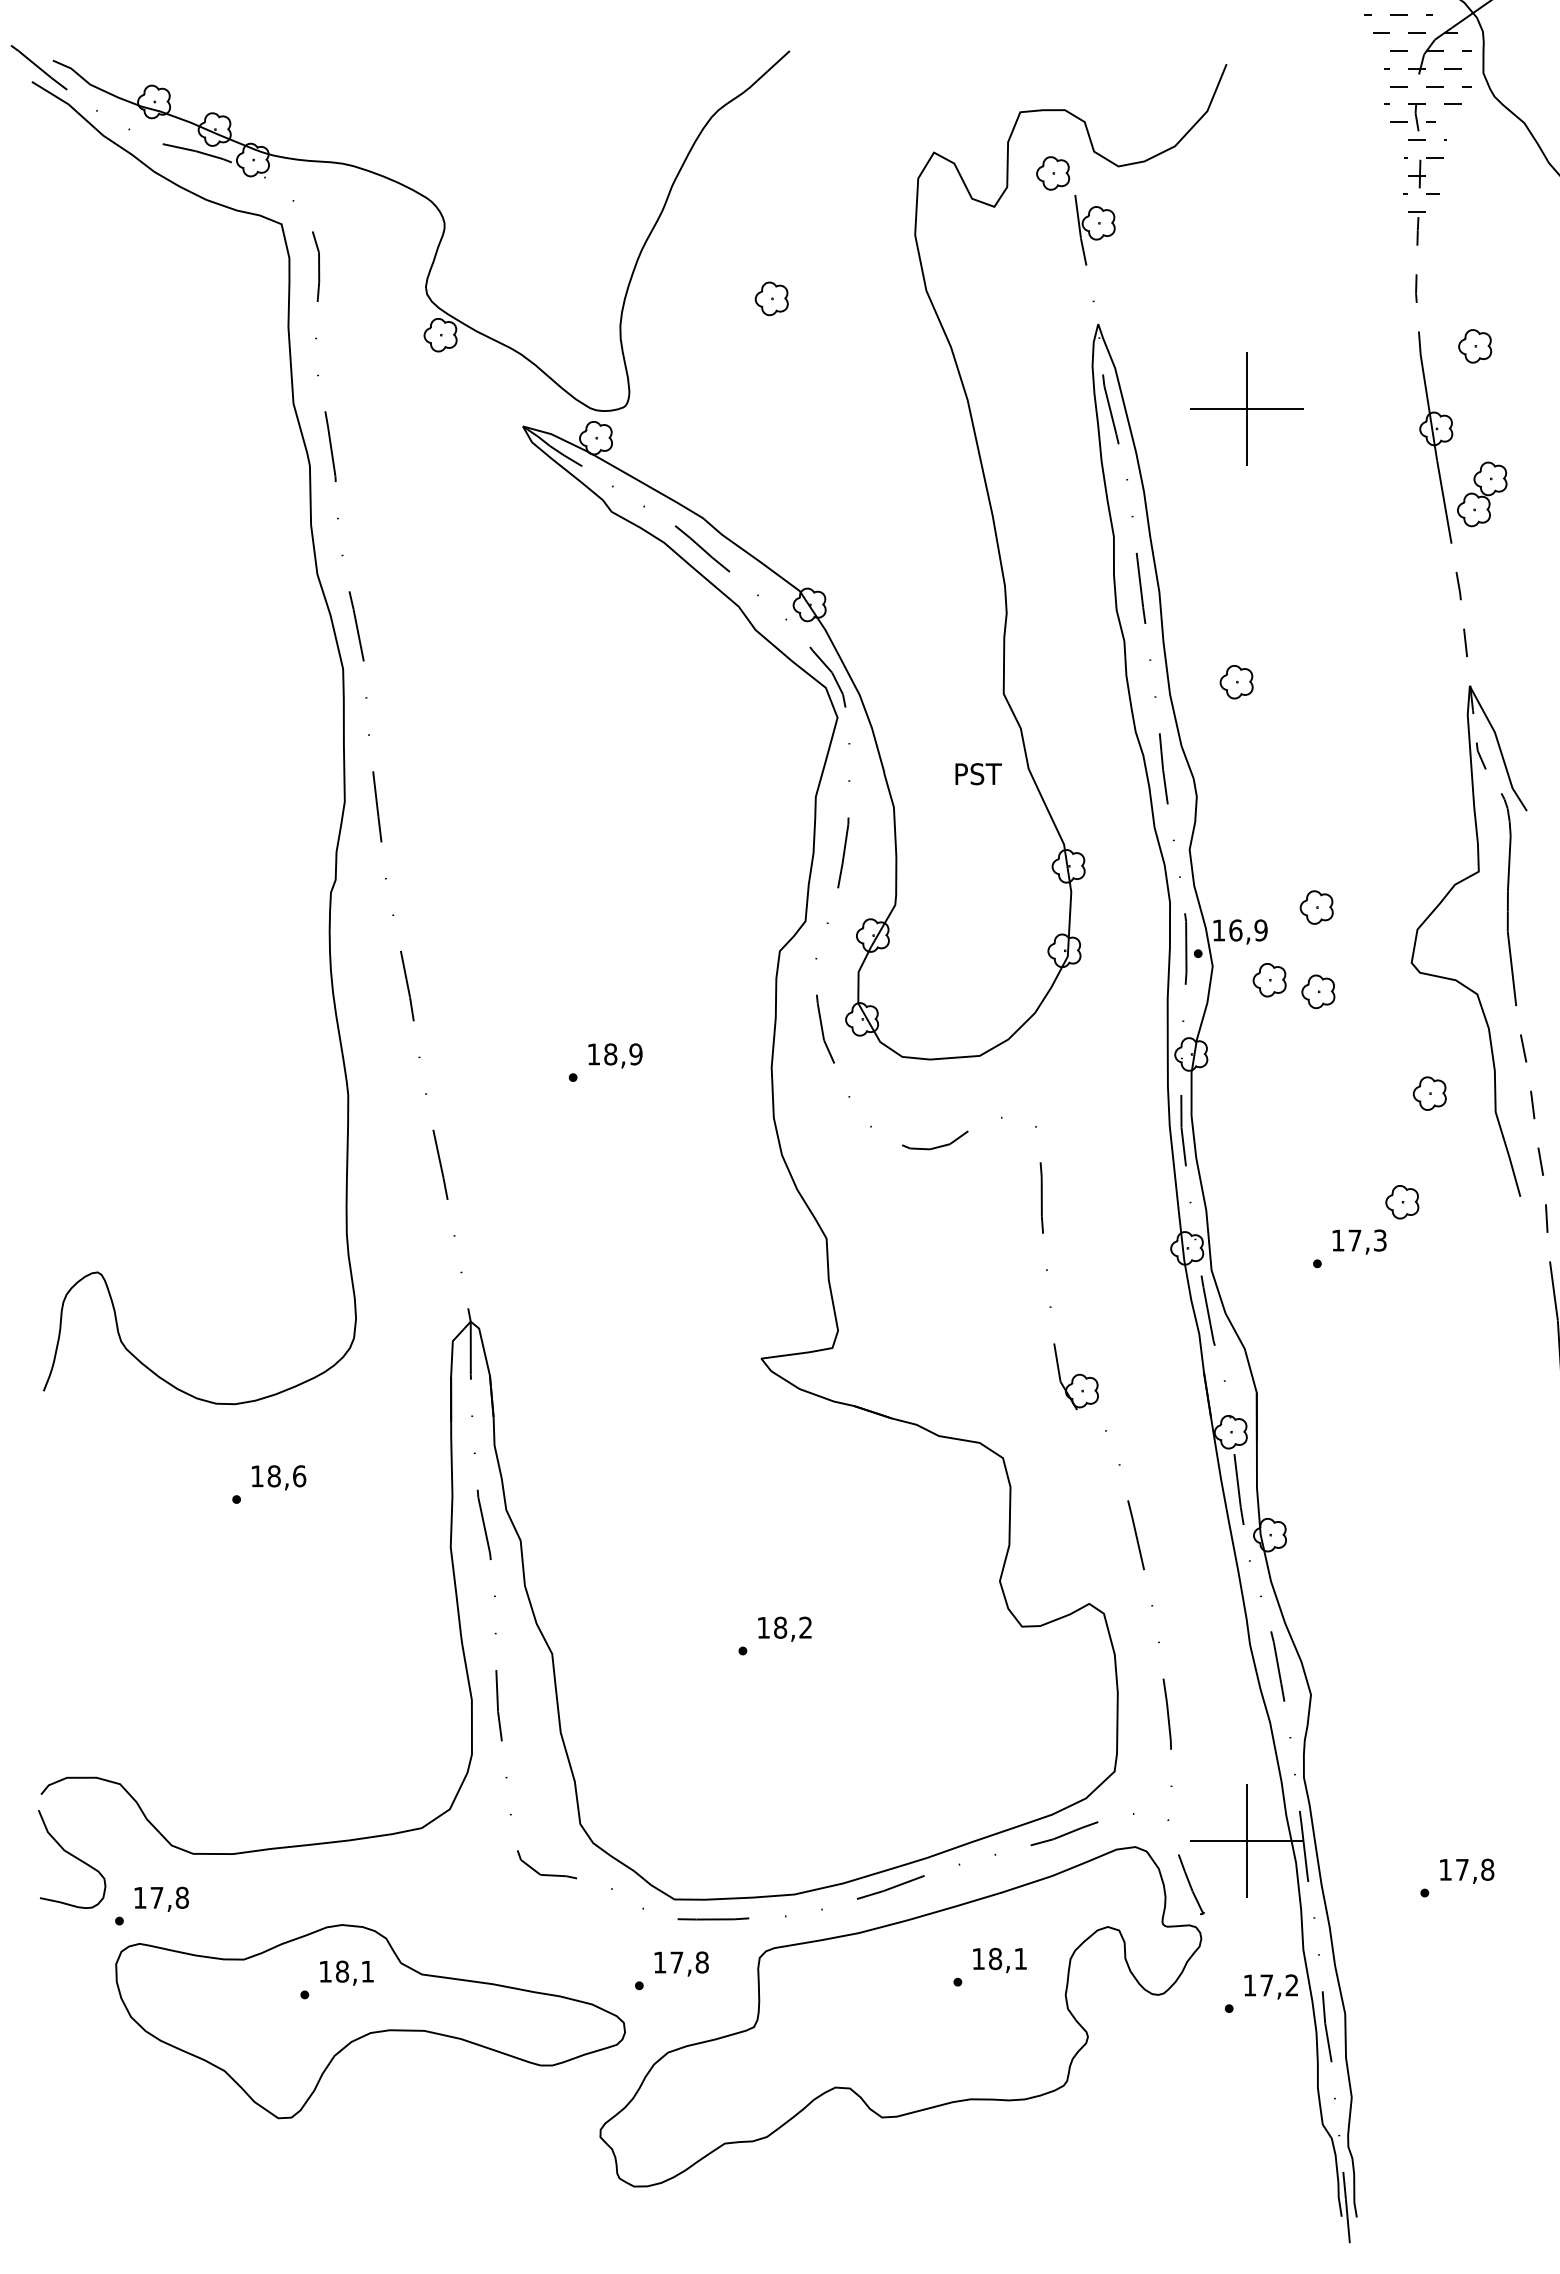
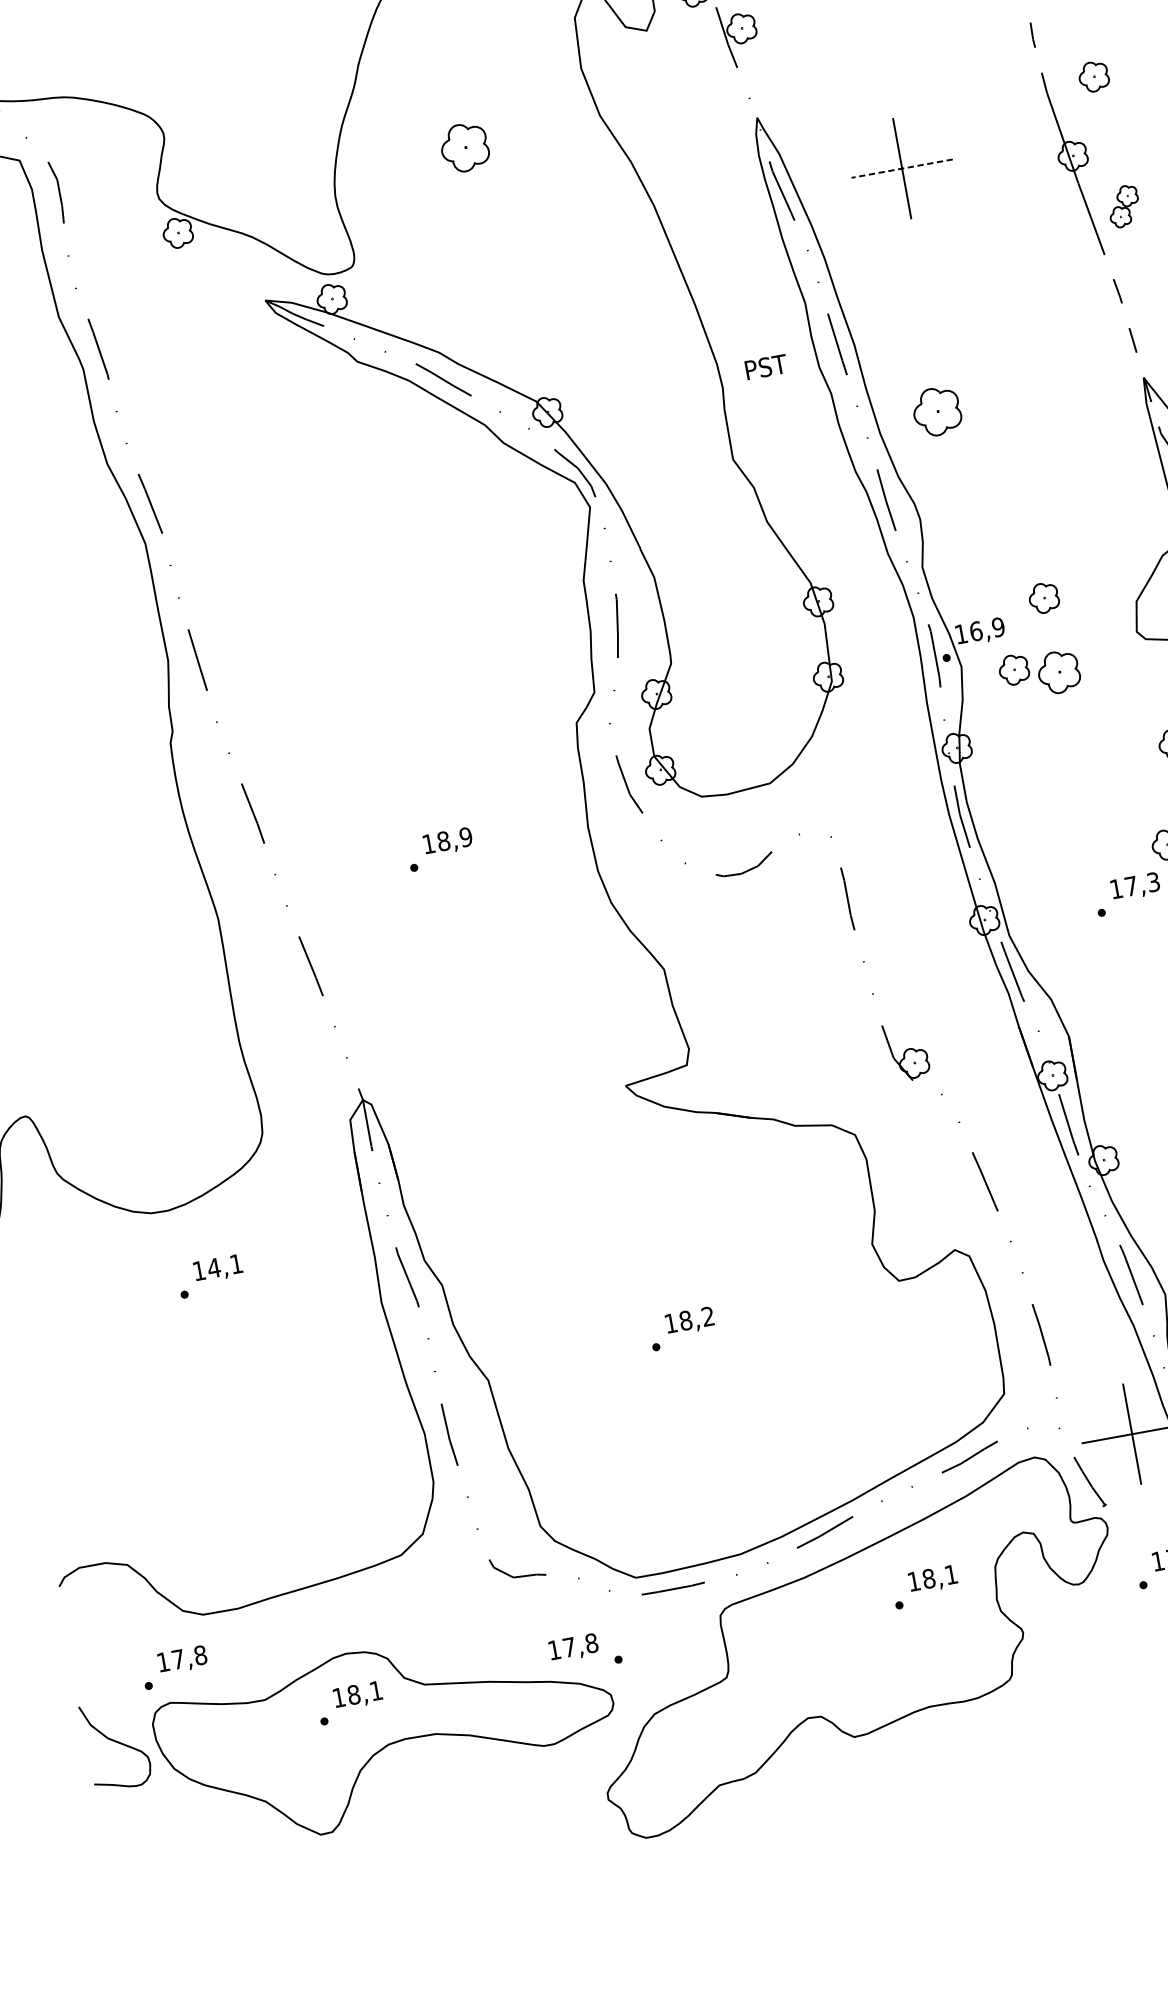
part: (771, 298) -> (464, 147), size x1.6
line: (1246, 408) -> (901, 168), solid -> dashed
part: (1482, 494) -> (1124, 206), size x0.7
part: (1236, 682) -> (936, 412), size x1.6
text: (978, 774) -> (766, 367), moved
part: (1318, 991) -> (1059, 672), size x1.4
text: (286, 1476) -> (225, 1266), 18,6 -> 14,1
curve: (73, 1857) -> (117, 1743), moved
text: (681, 1963) -> (573, 1647), moved

